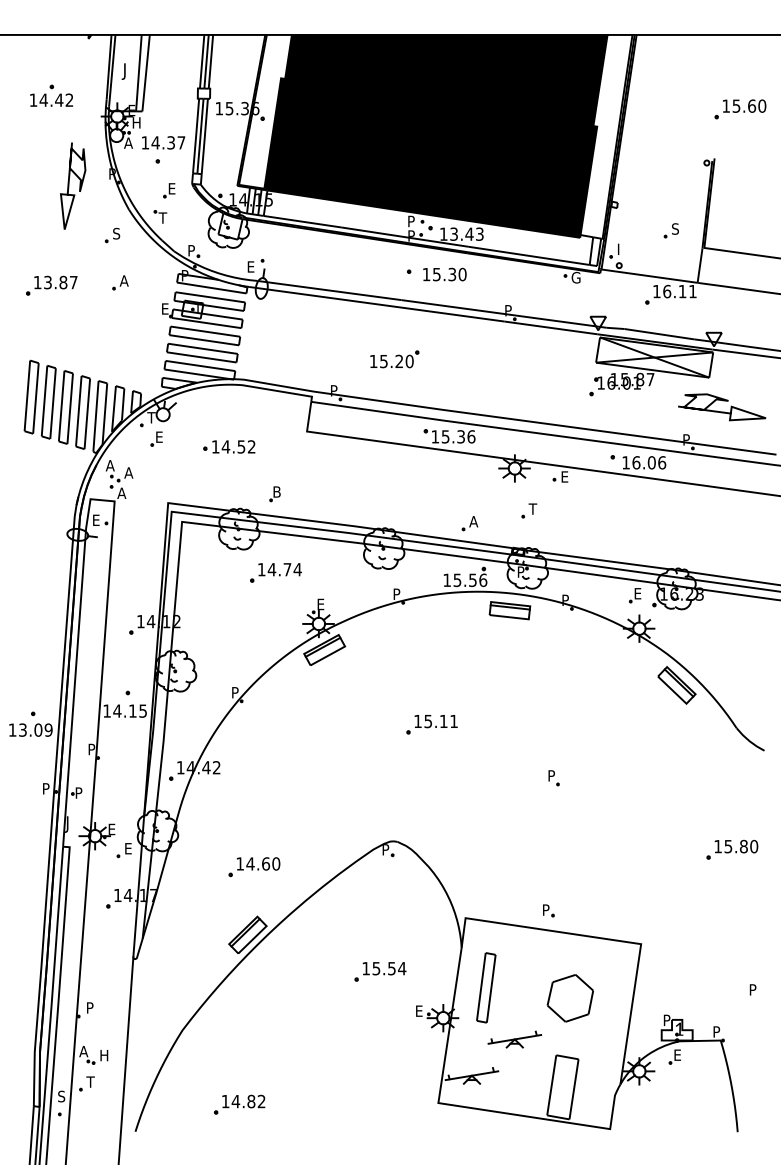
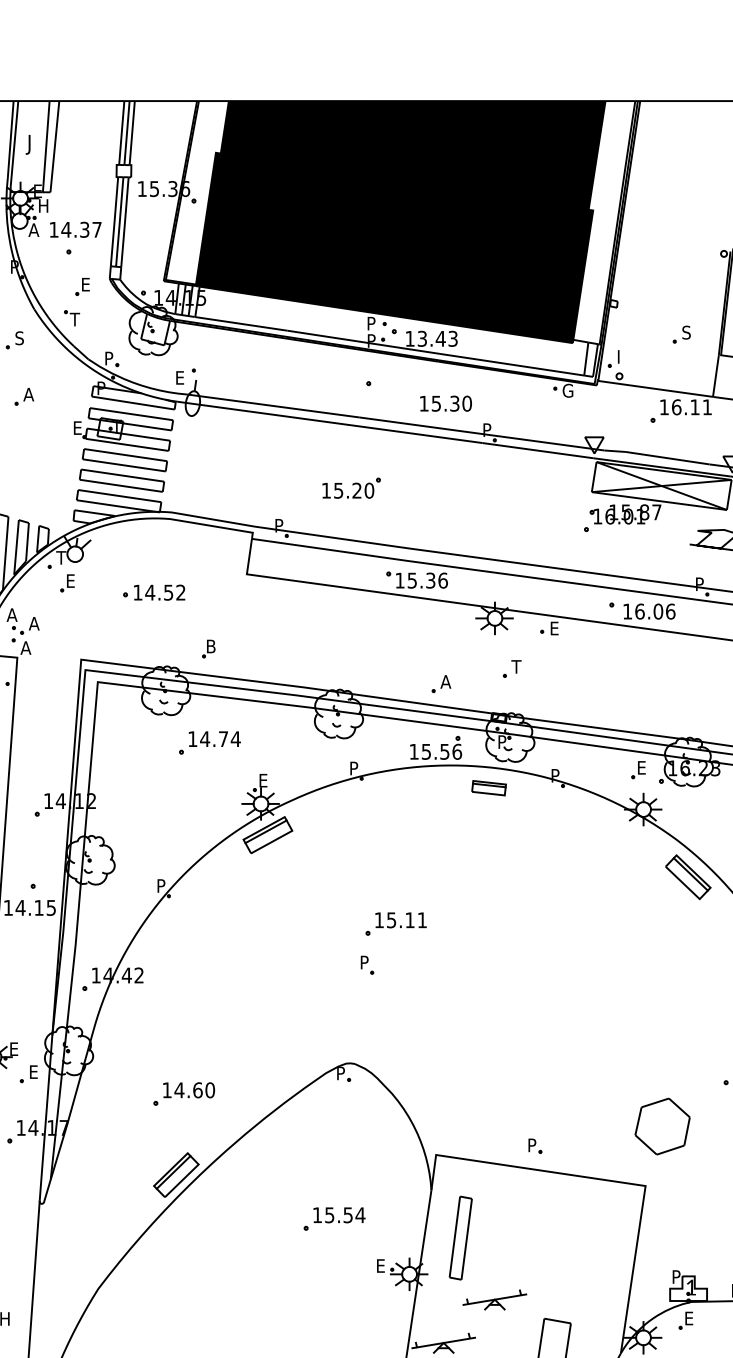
text: (444, 274) -> (445, 403), moved
part: (509, 610) -> (488, 787), size x0.7
part: (553, 778) -> (366, 965), moved
part: (569, 998) -> (661, 1126), moved

